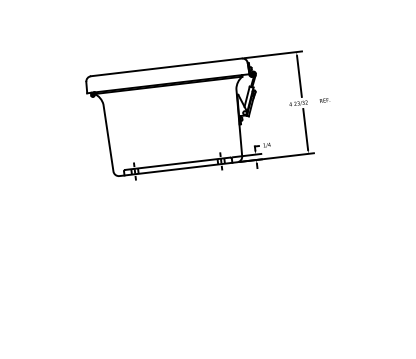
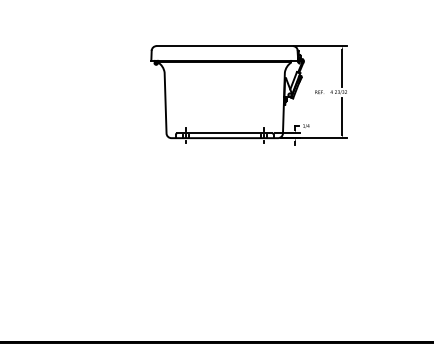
text: (324, 99) -> (319, 91), moved

